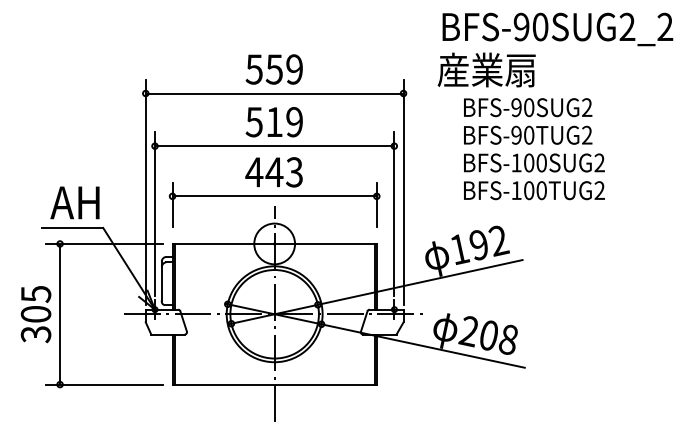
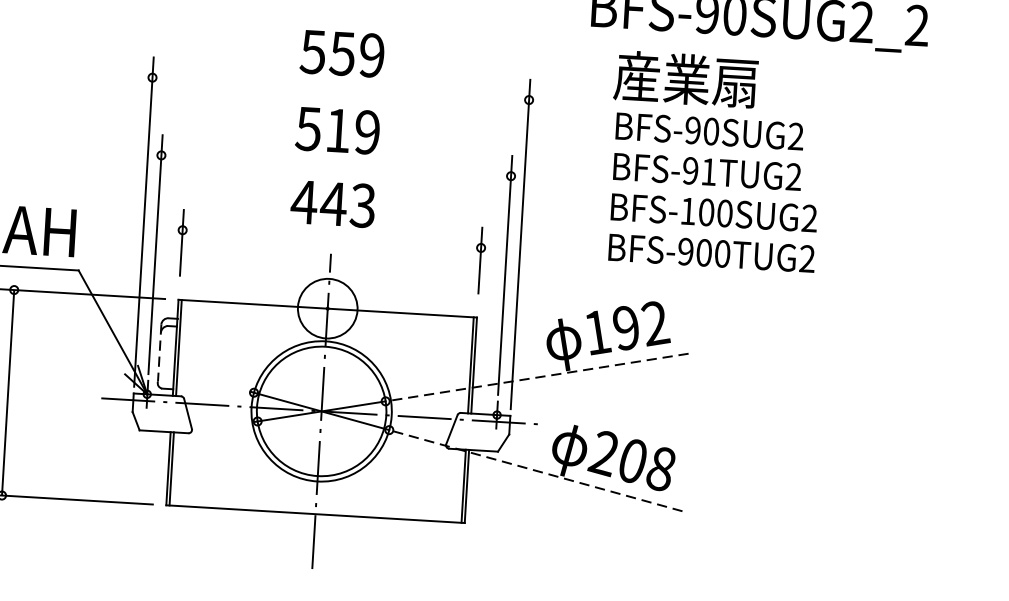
text: (486, 69) -> (685, 78), moved
line: (274, 93) -> (340, 88), removed
text: (529, 134) -> (709, 170), BFS-90TUG2 -> BFS-91TUG2
line: (274, 146) -> (335, 166), removed
text: (516, 190) -> (685, 251), BFS-100TUG2 -> BFS-900TUG2
line: (274, 196) -> (331, 239), removed
line: (161, 280) -> (159, 352), solid -> dashed
line: (420, 282) -> (537, 377), solid -> dashed
line: (423, 346) -> (536, 471), solid -> dashed

